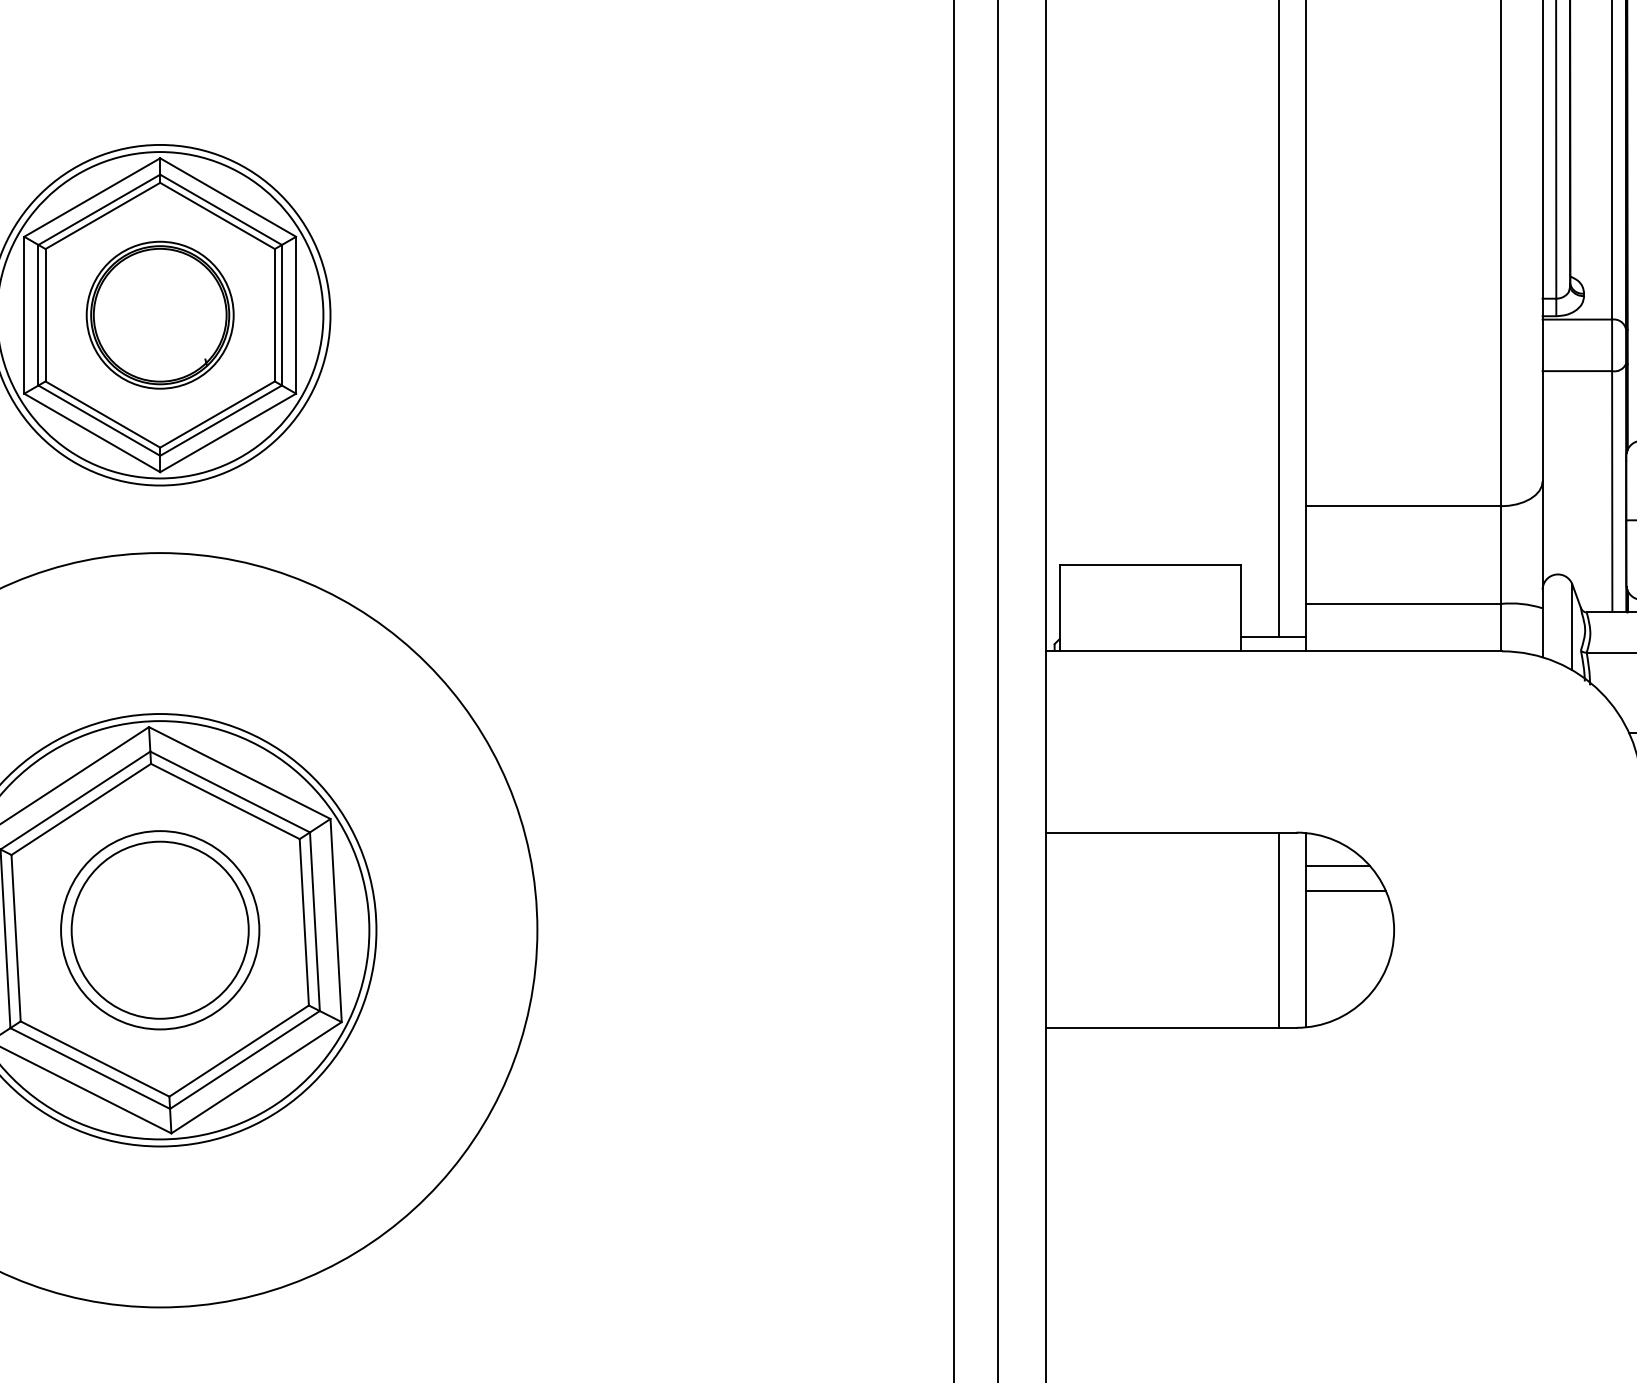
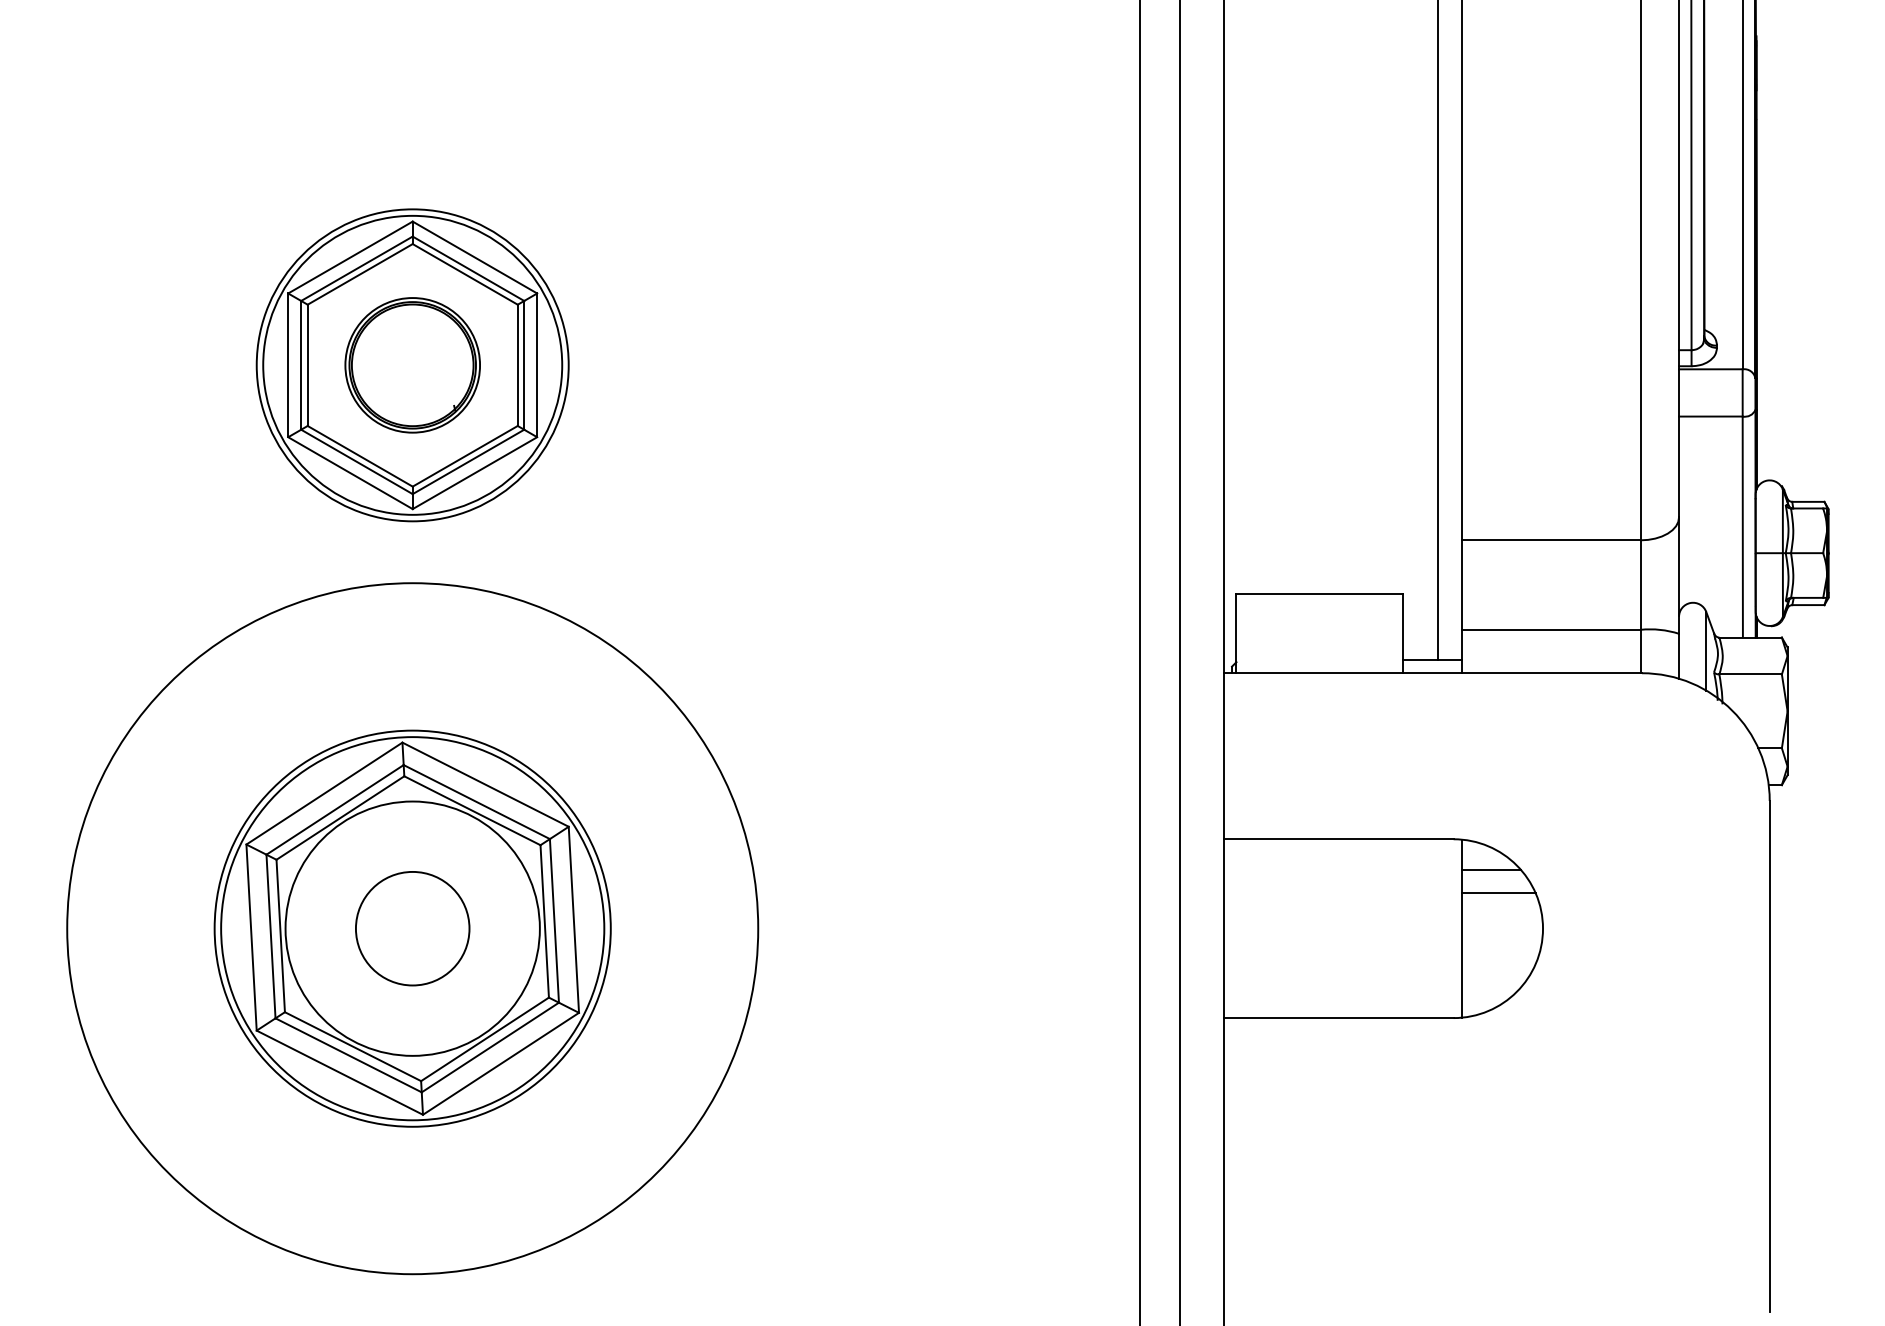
circle: (159, 930) -> (412, 928), size x0.7
circle: (159, 930) -> (412, 928), size x1.4
line: (1278, 930) -> (1437, 928), removed

